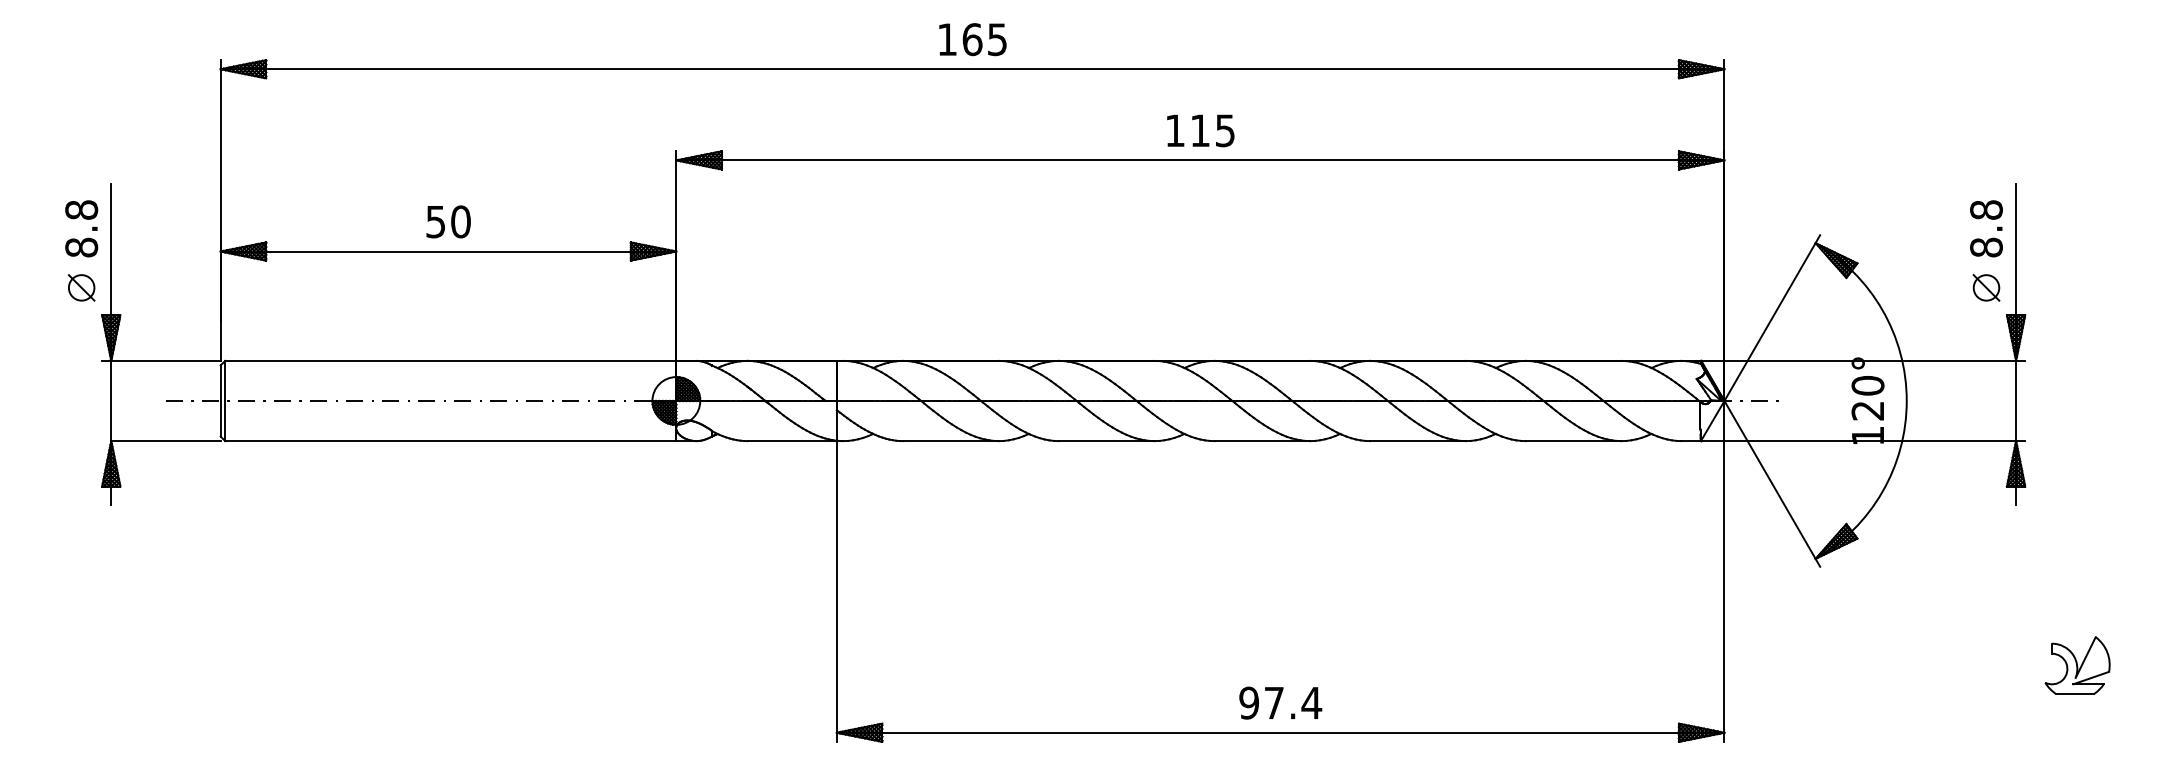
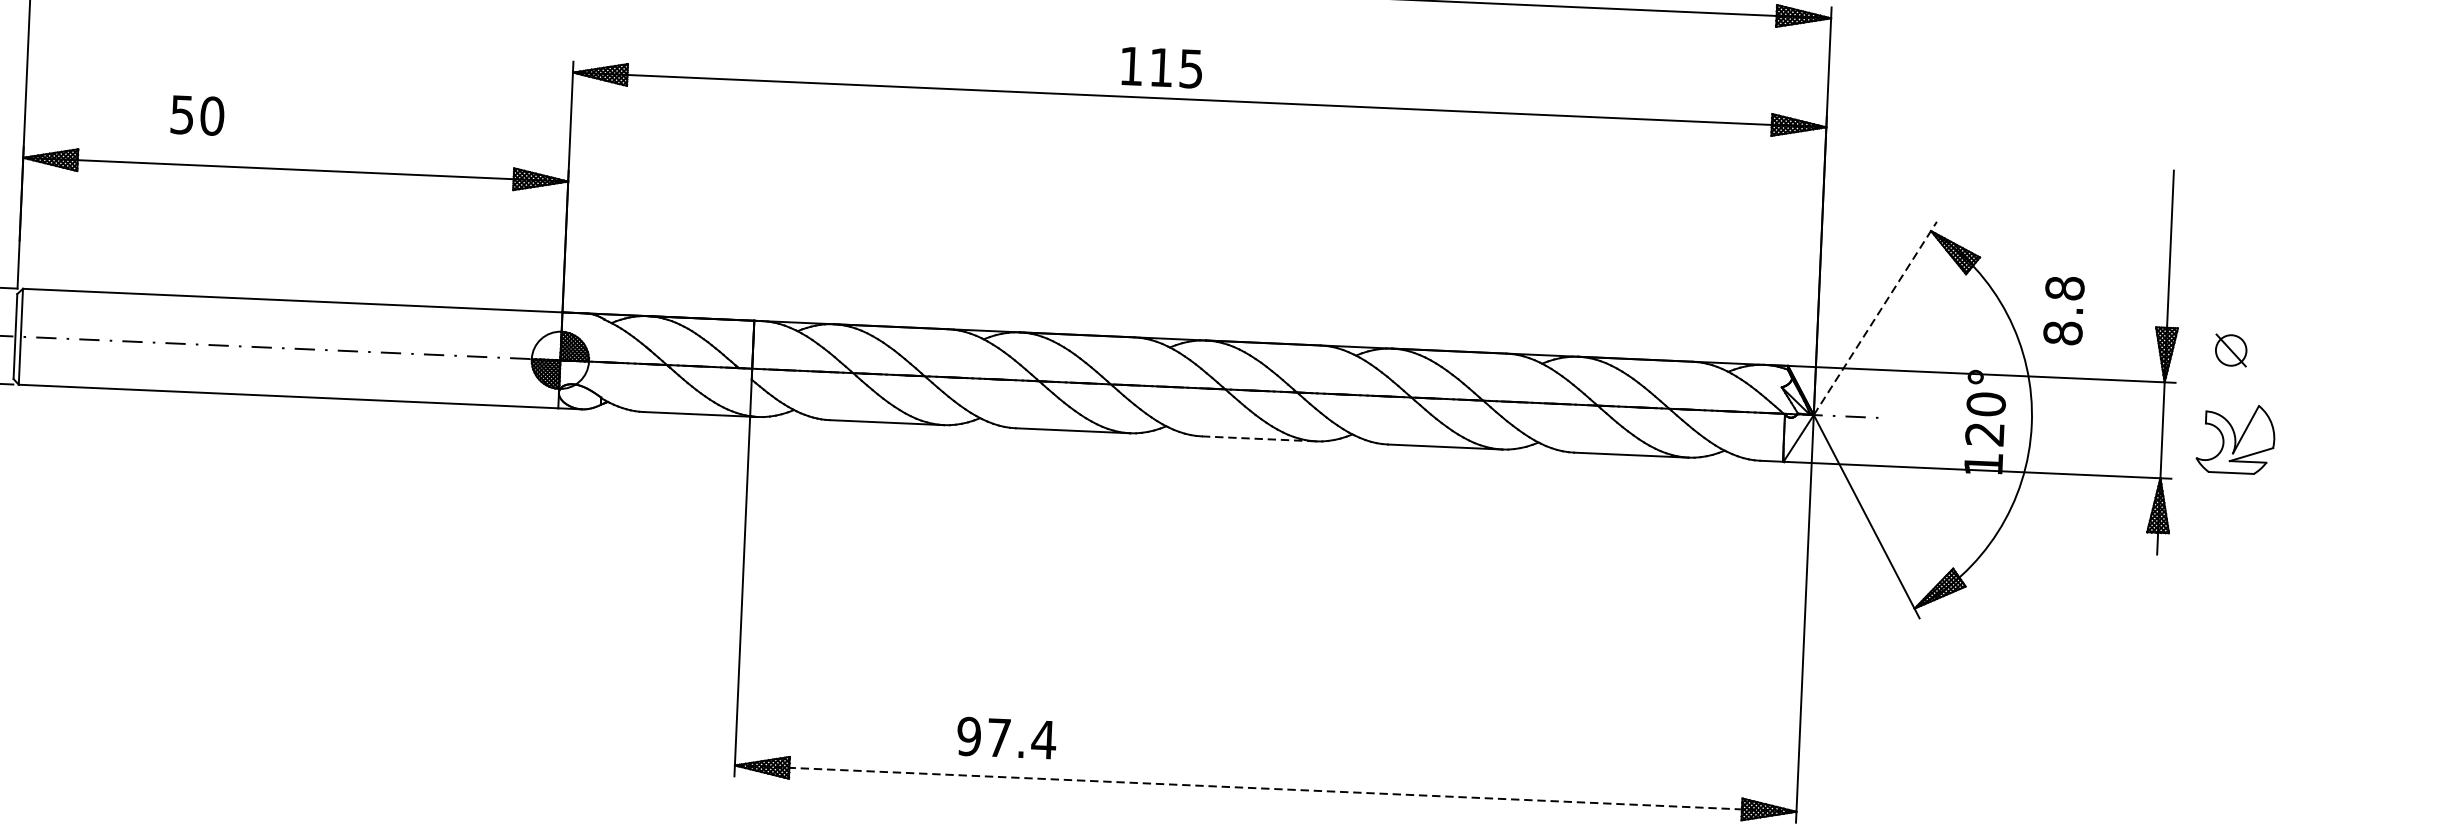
text: (1200, 130) -> (1161, 67), moved
text: (448, 221) -> (197, 115), moved
text: (1986, 228) -> (2064, 310), moved
part: (1986, 287) -> (2231, 350), moved
line: (1772, 318) -> (1875, 318), solid -> dashed
line: (1262, 441) -> (1259, 439), solid -> dashed
part: (2077, 665) -> (2235, 438), moved
text: (1280, 702) -> (1006, 737), moved
line: (1280, 732) -> (1265, 788), solid -> dashed

